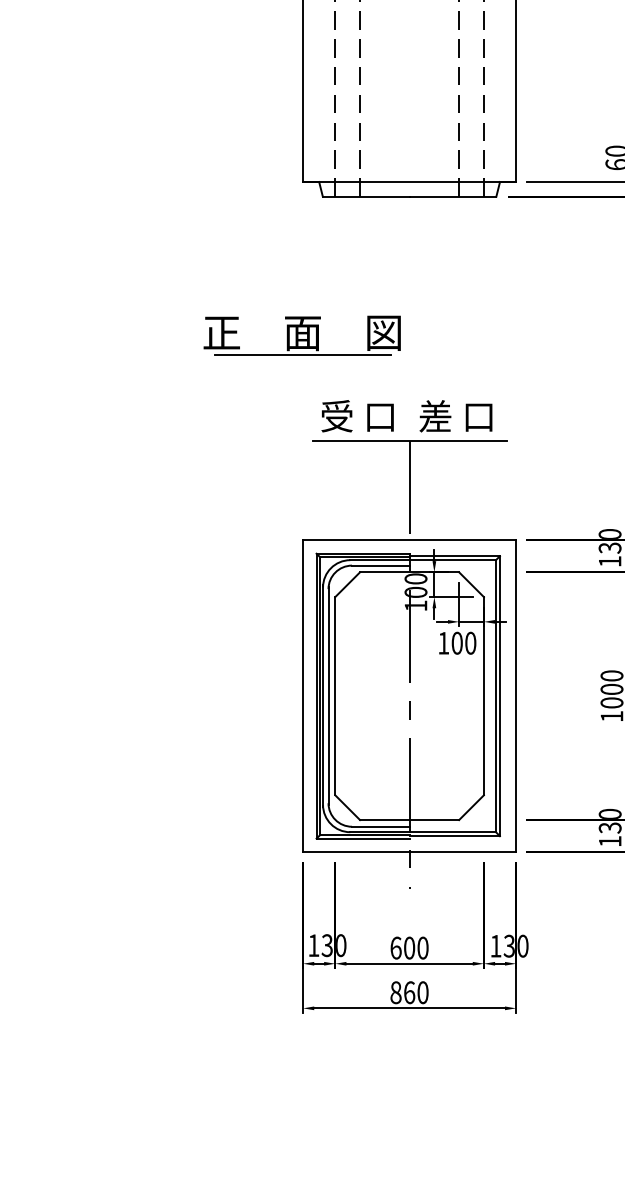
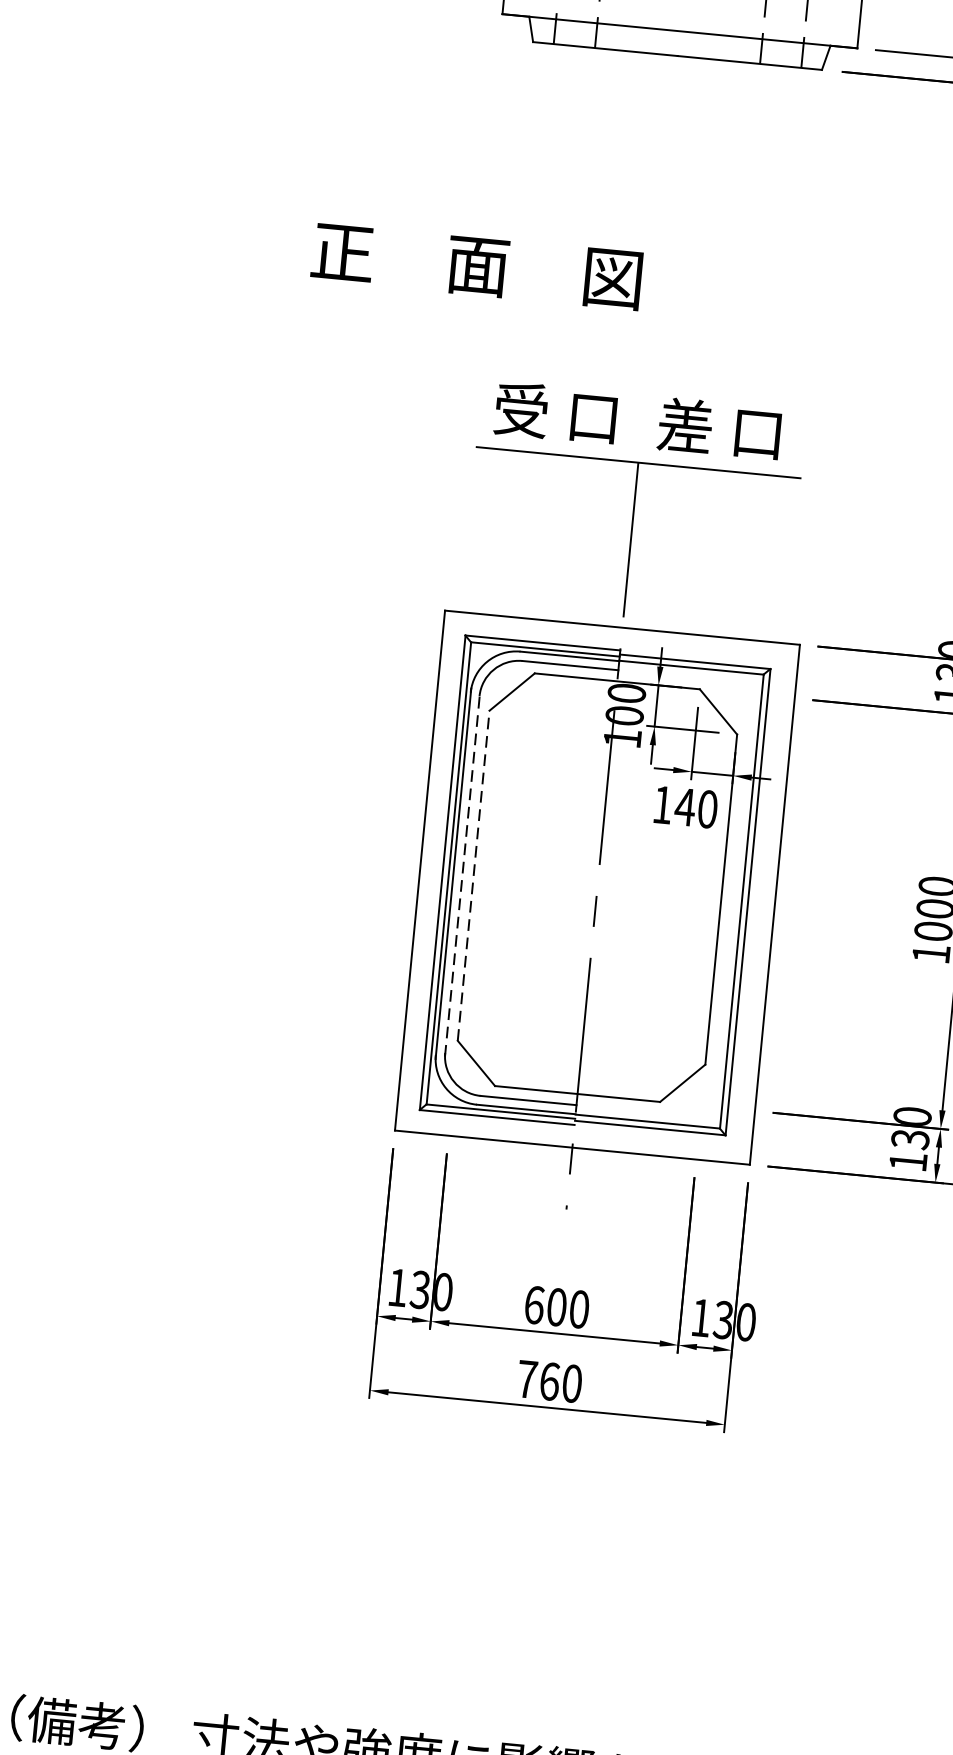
line: (303, 355) -> (475, 303), removed
text: (457, 642) -> (685, 805), 100 -> 140
line: (328, 695) -> (462, 873), solid -> dashed
line: (335, 695) -> (474, 874), solid -> dashed
text: (395, 992) -> (526, 1378), 860 -> 760

